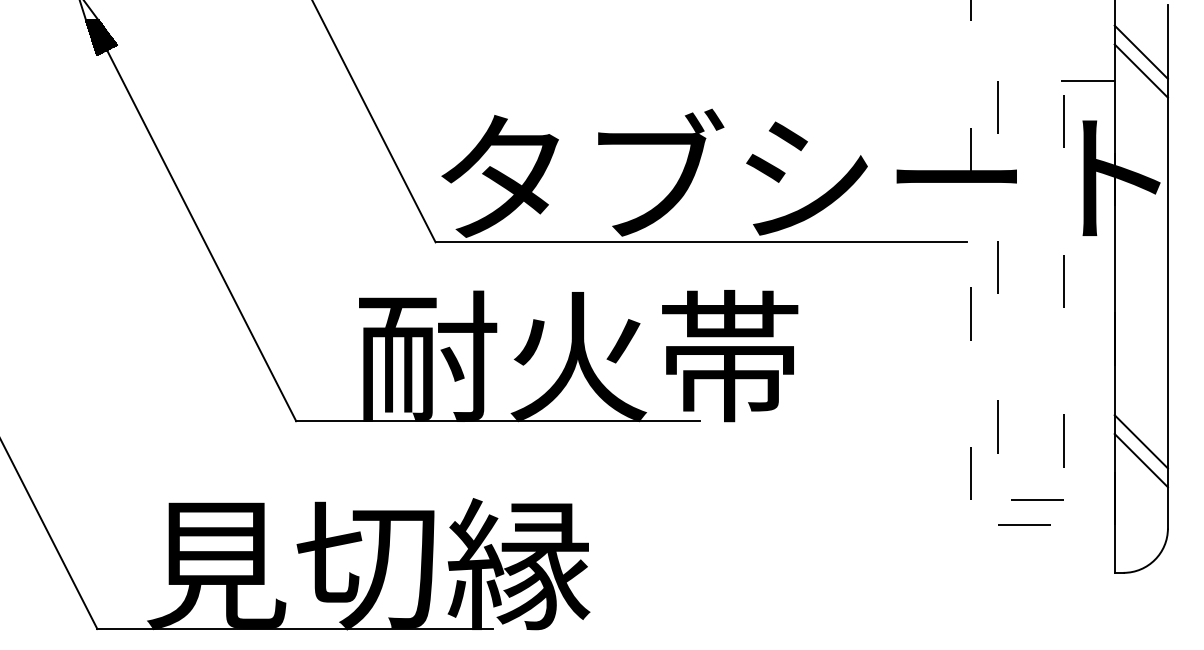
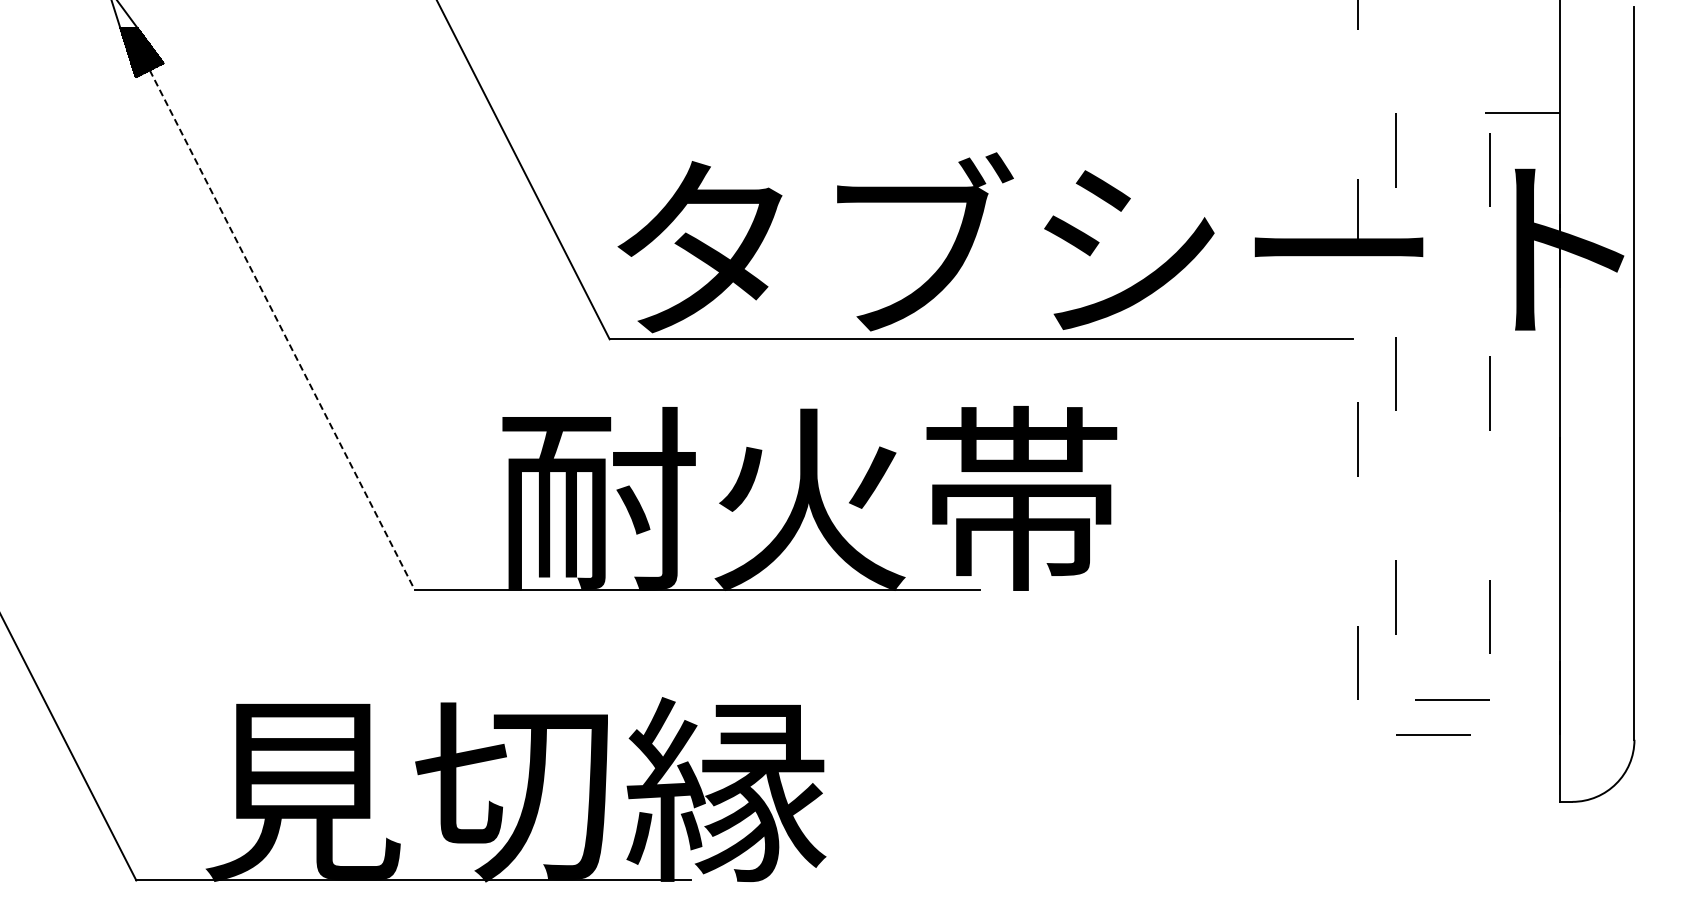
line: (1140, 52) -> (1596, 73), removed
line: (1140, 70) -> (1596, 99), removed
line: (201, 235) -> (282, 329), solid -> dashed
line: (1140, 441) -> (1596, 618), removed
line: (1140, 460) -> (1596, 644), removed

